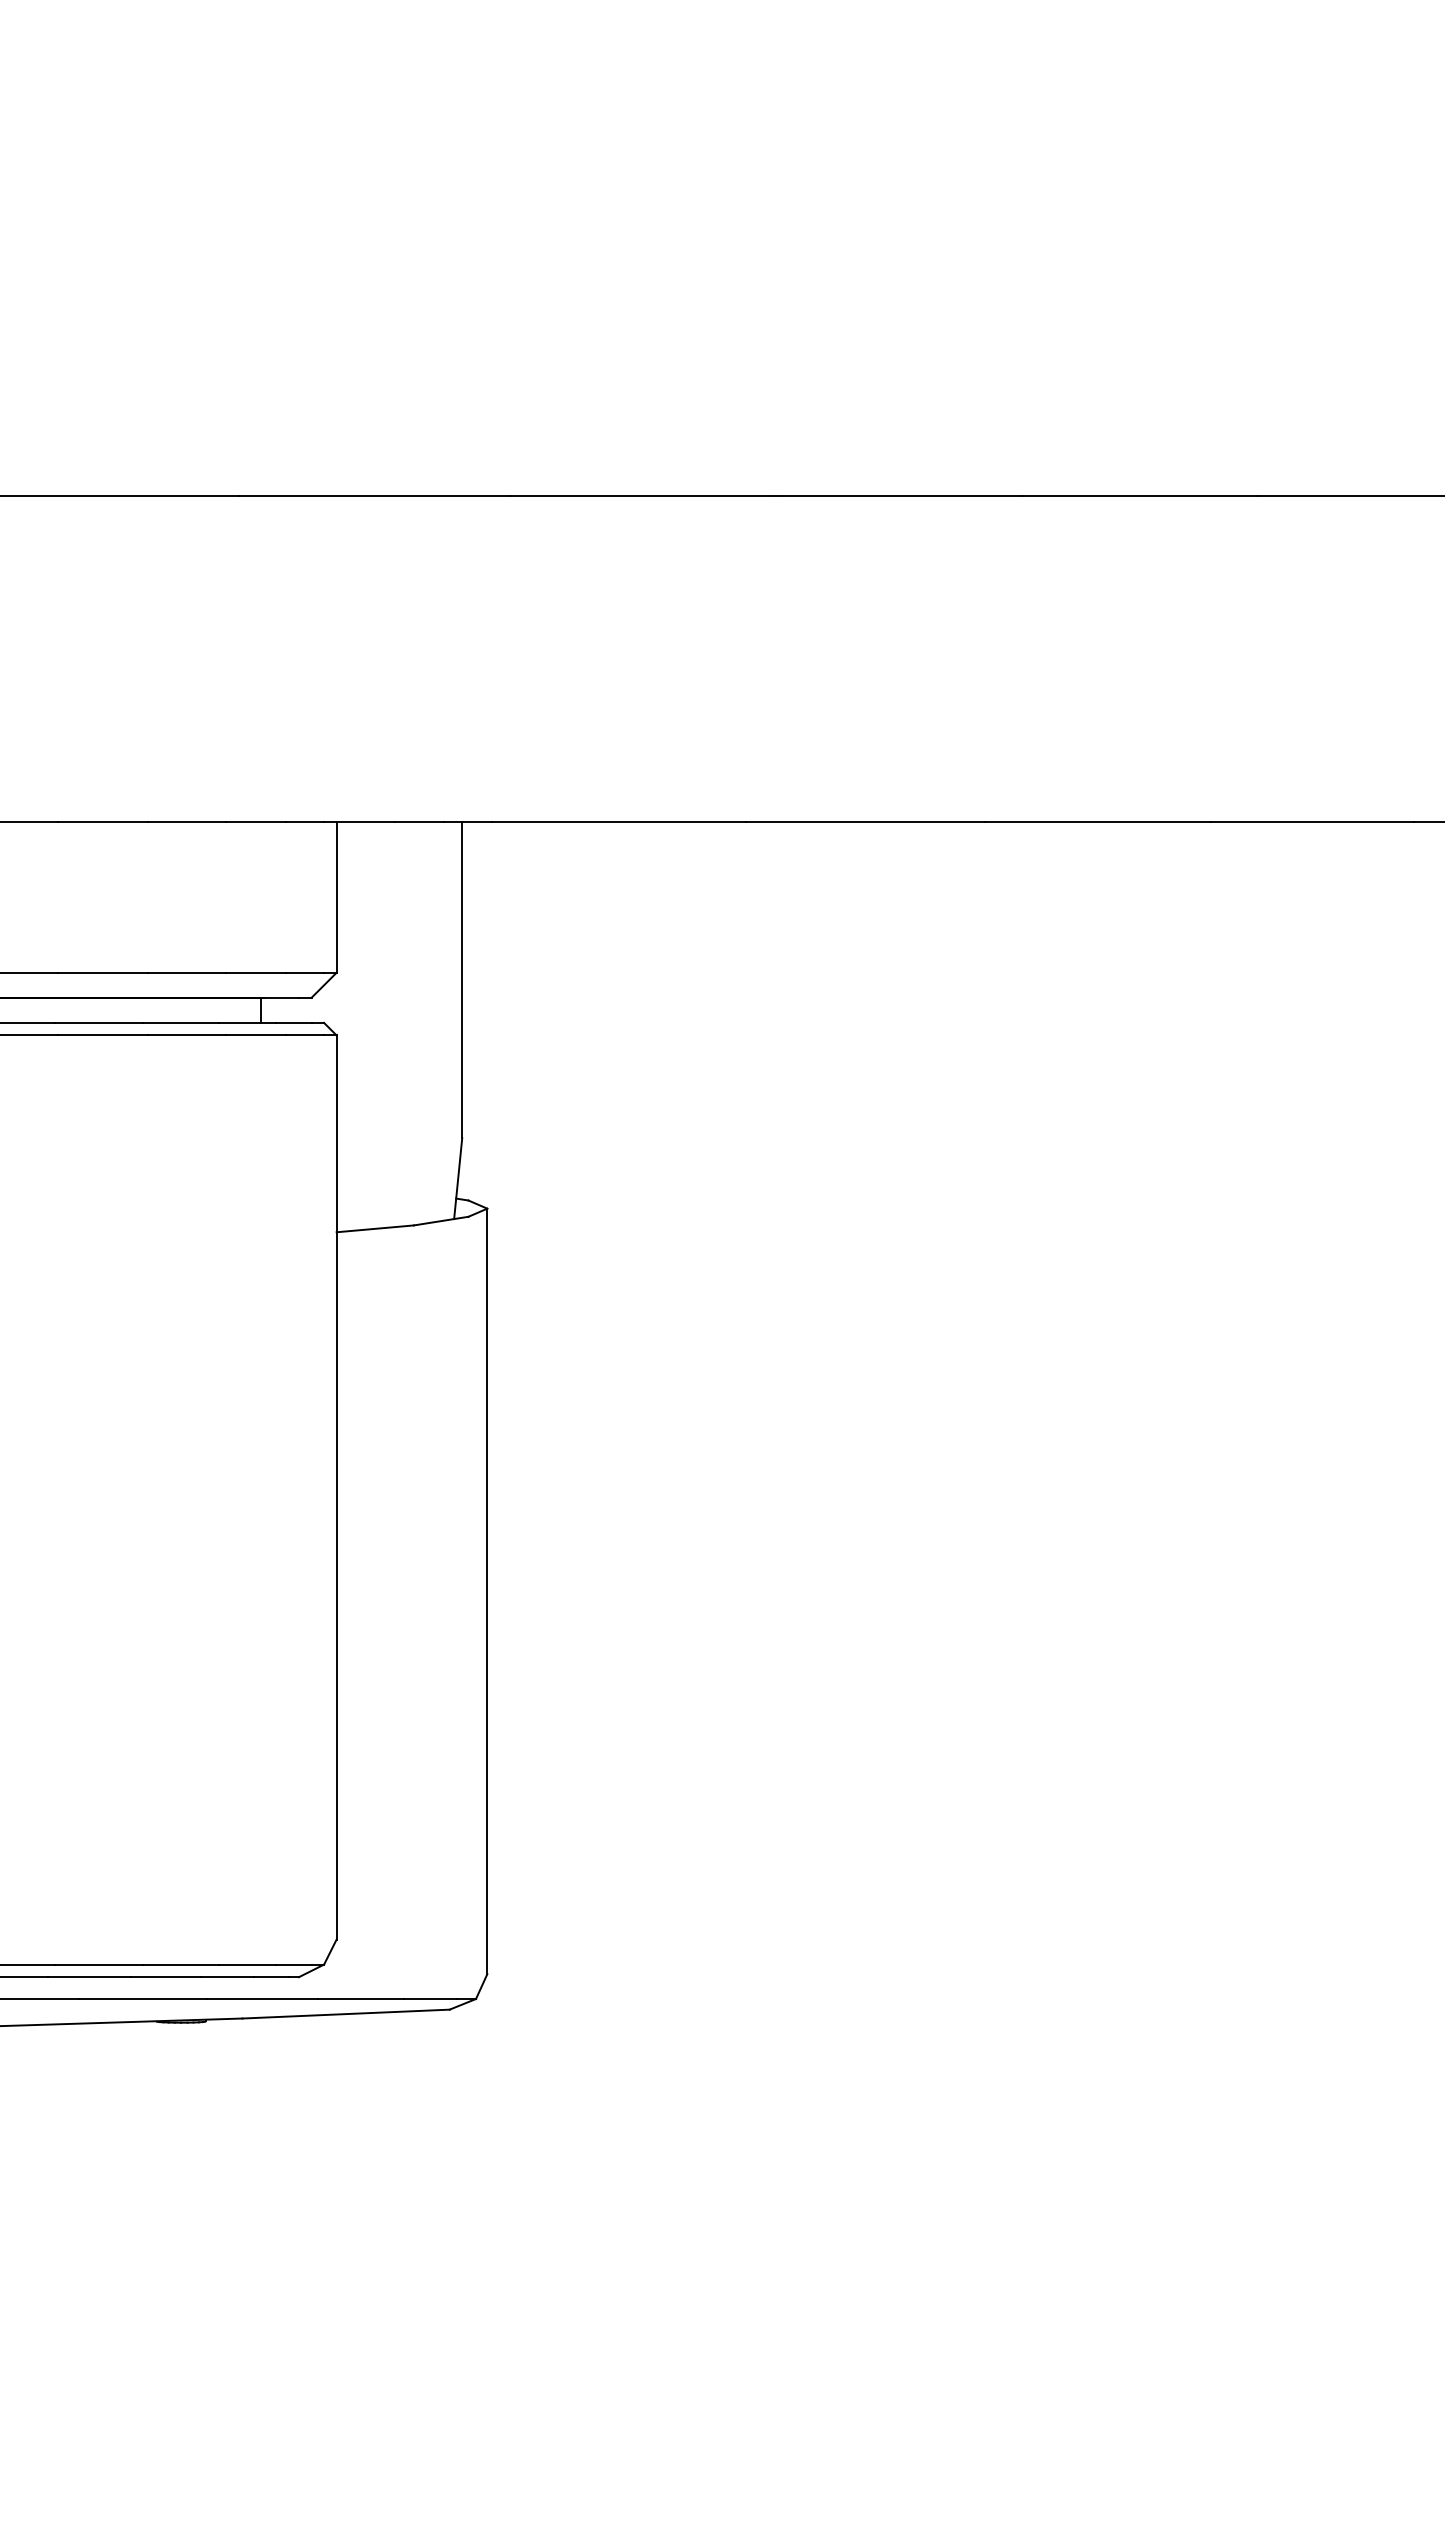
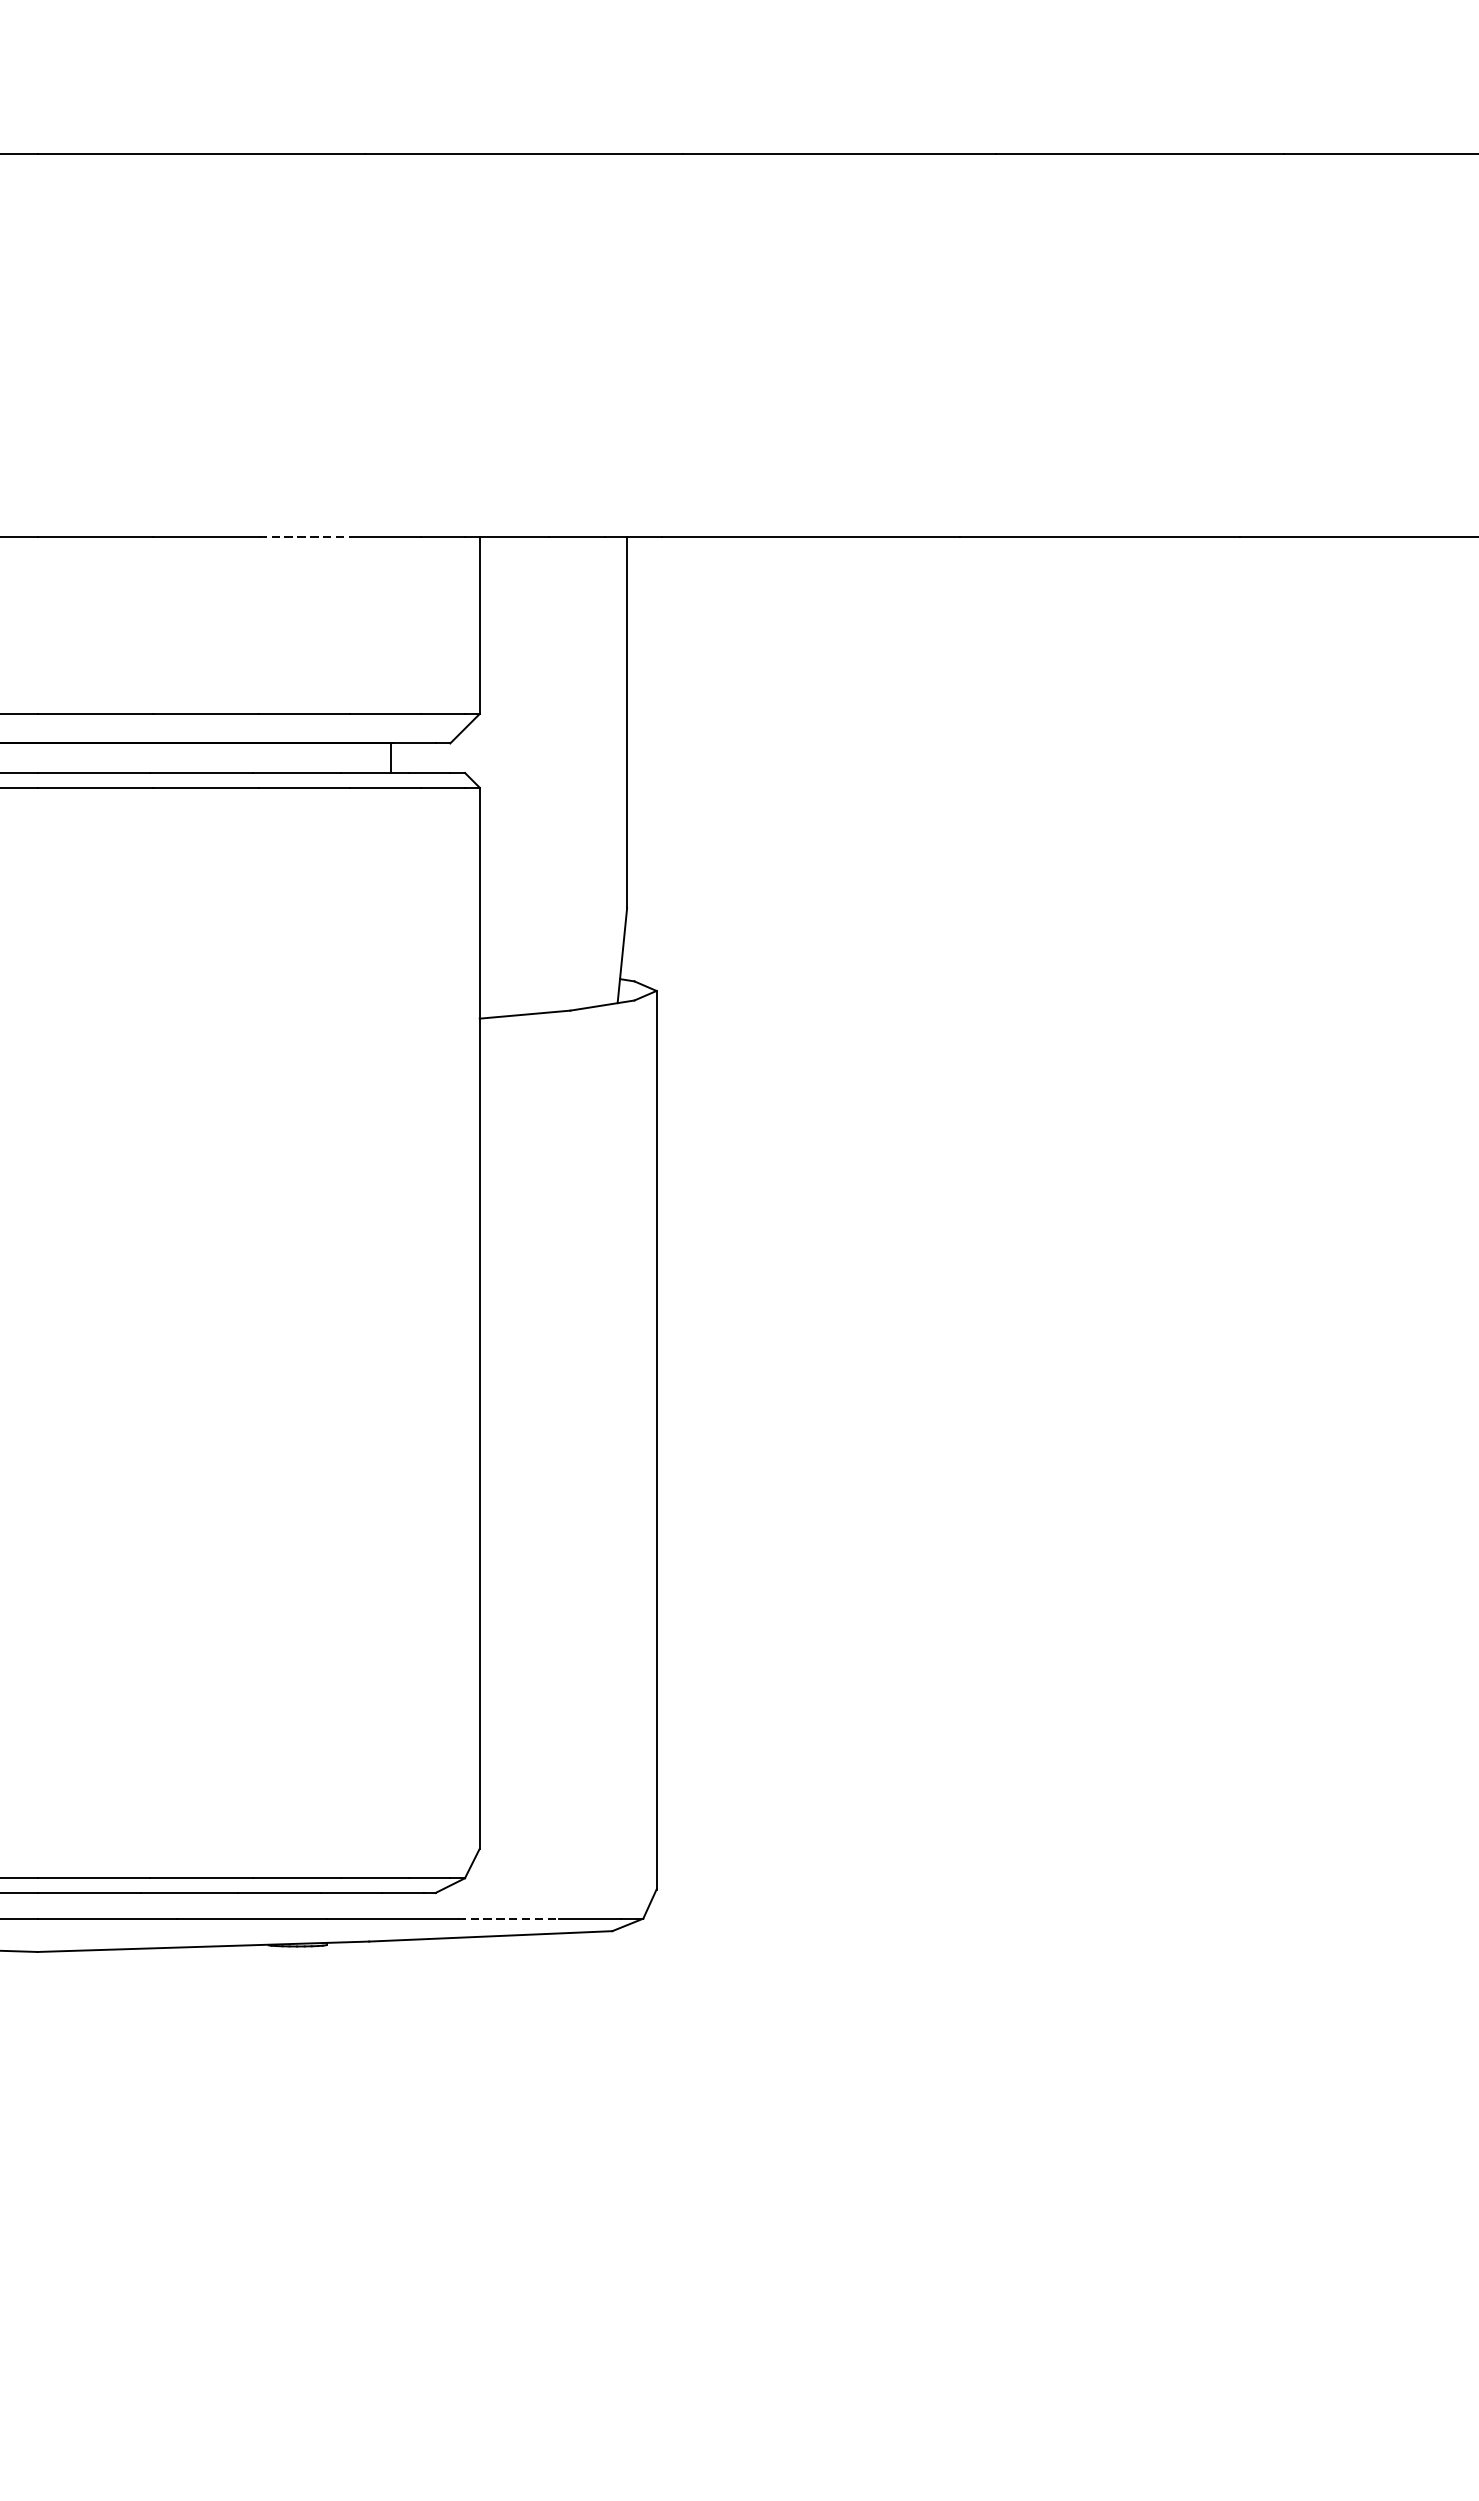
line: (187, 822) -> (304, 537), solid -> dashed
line: (361, 1999) -> (508, 1919), solid -> dashed

